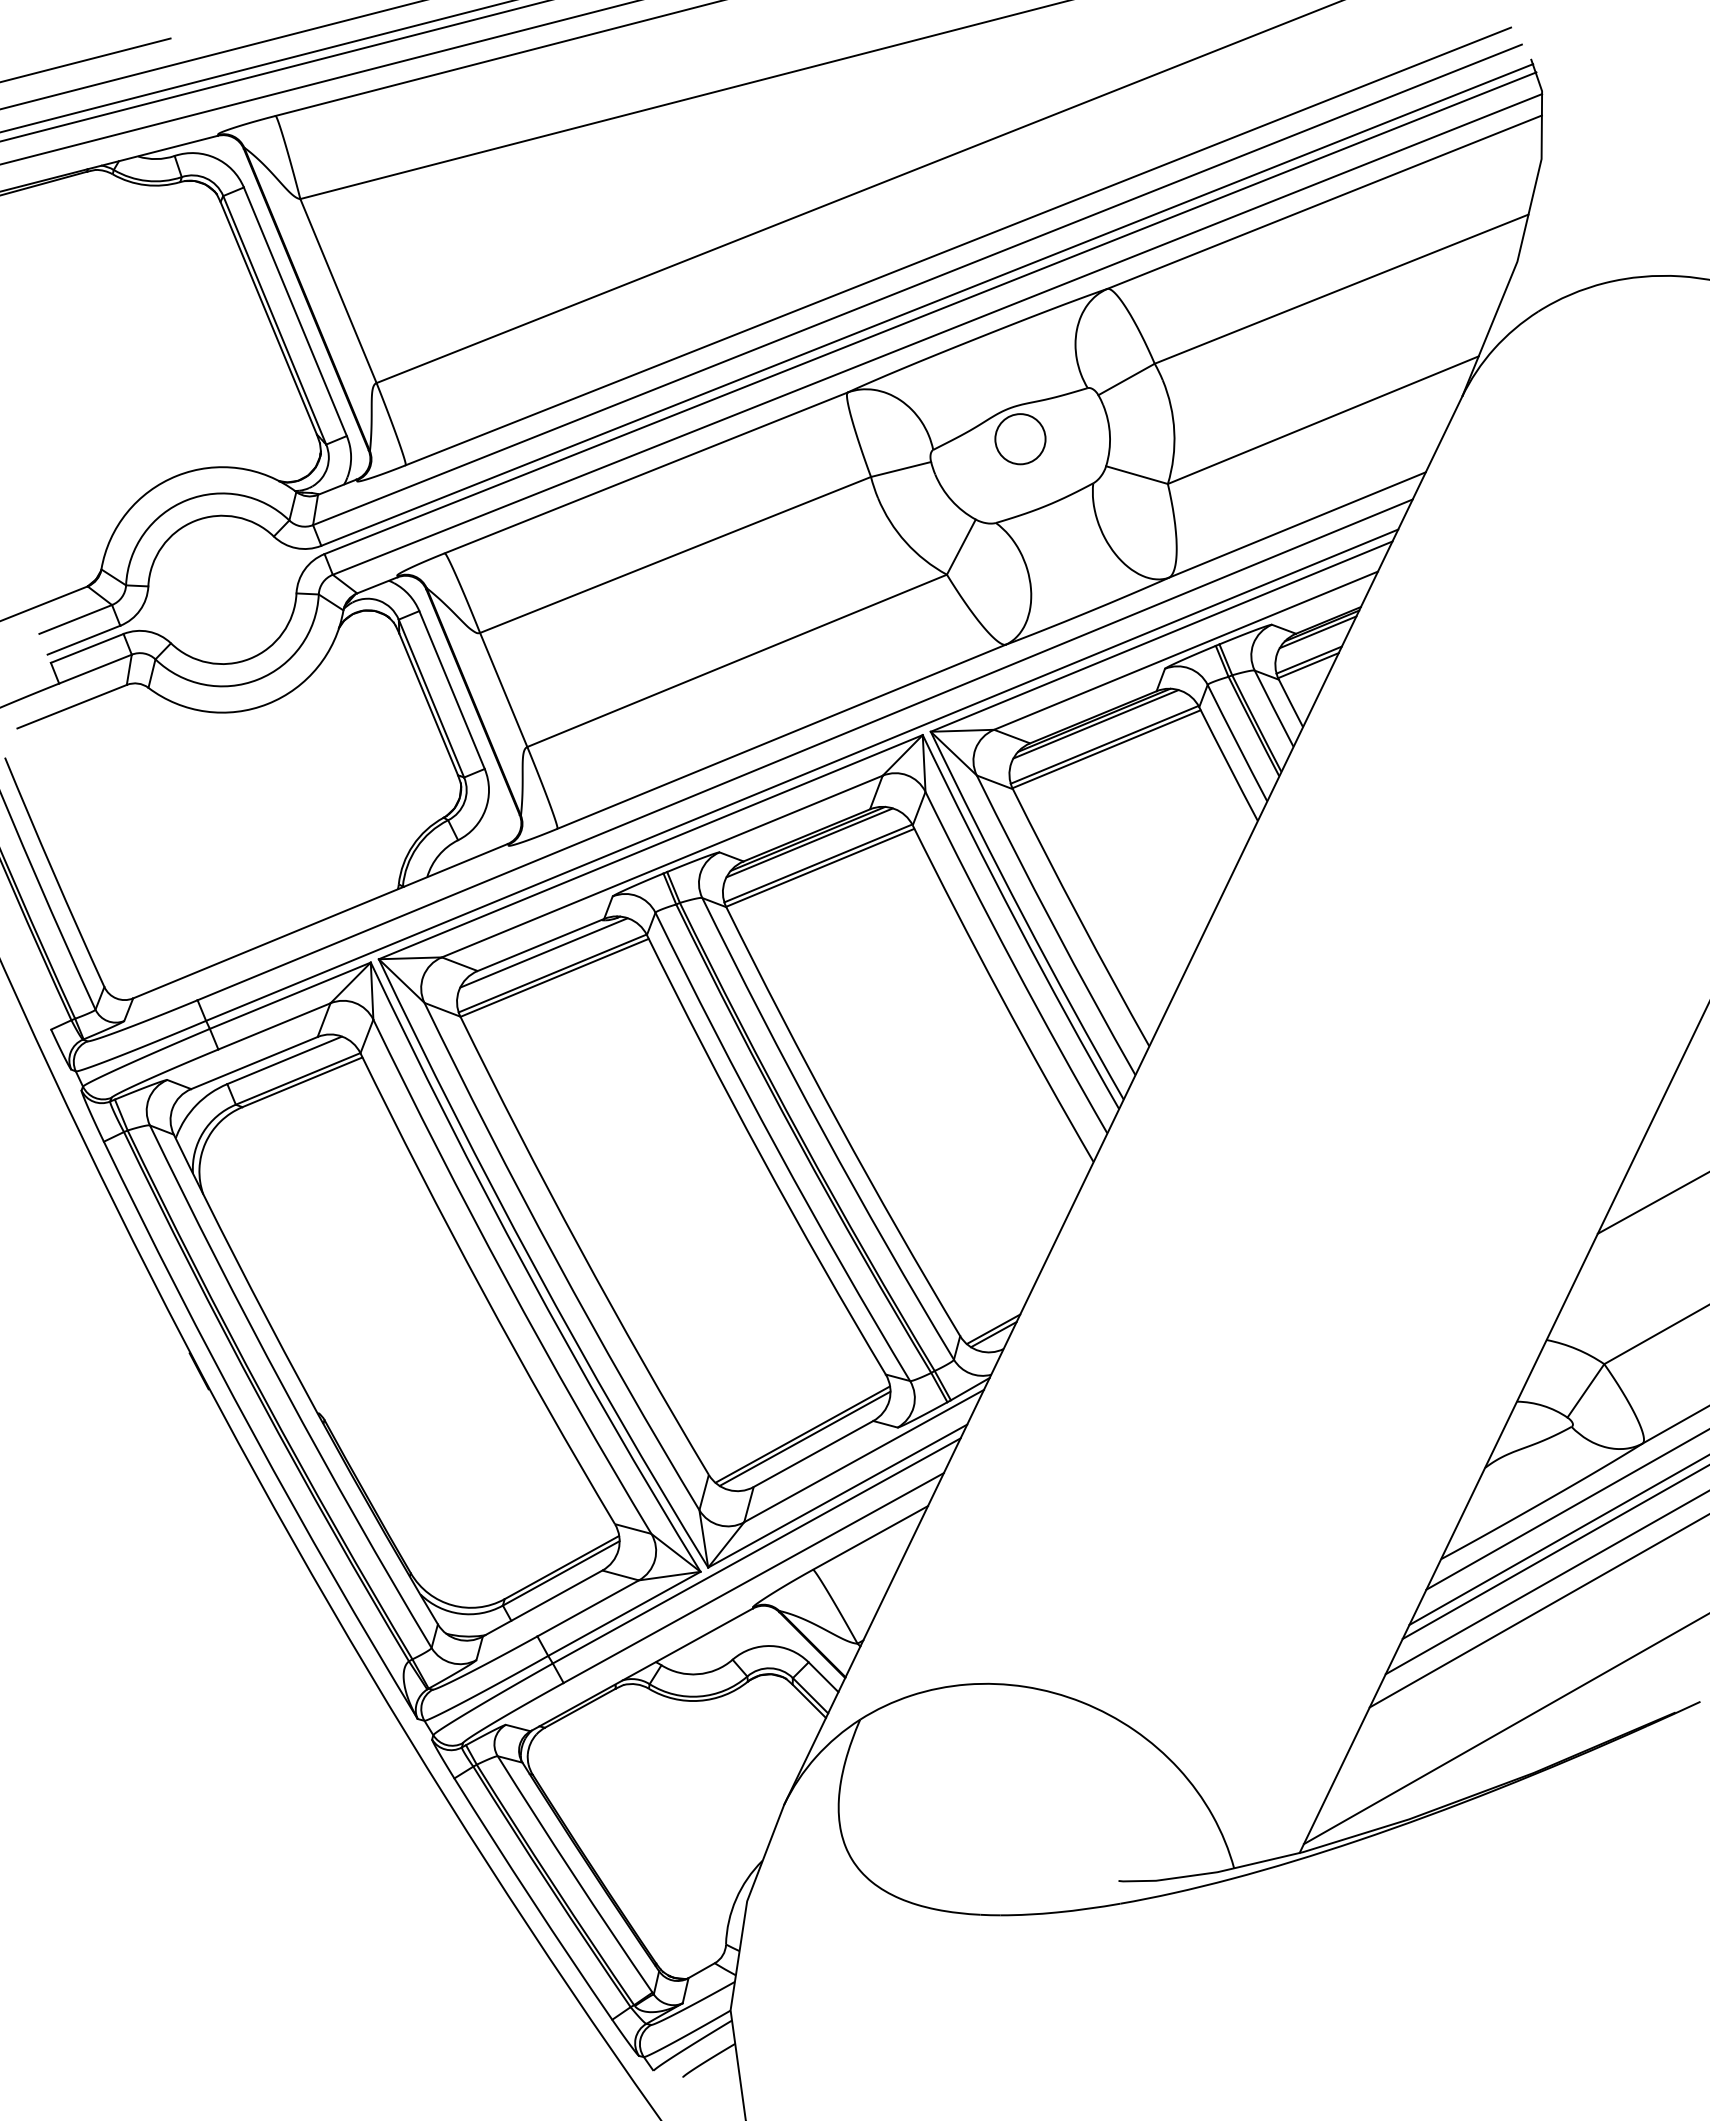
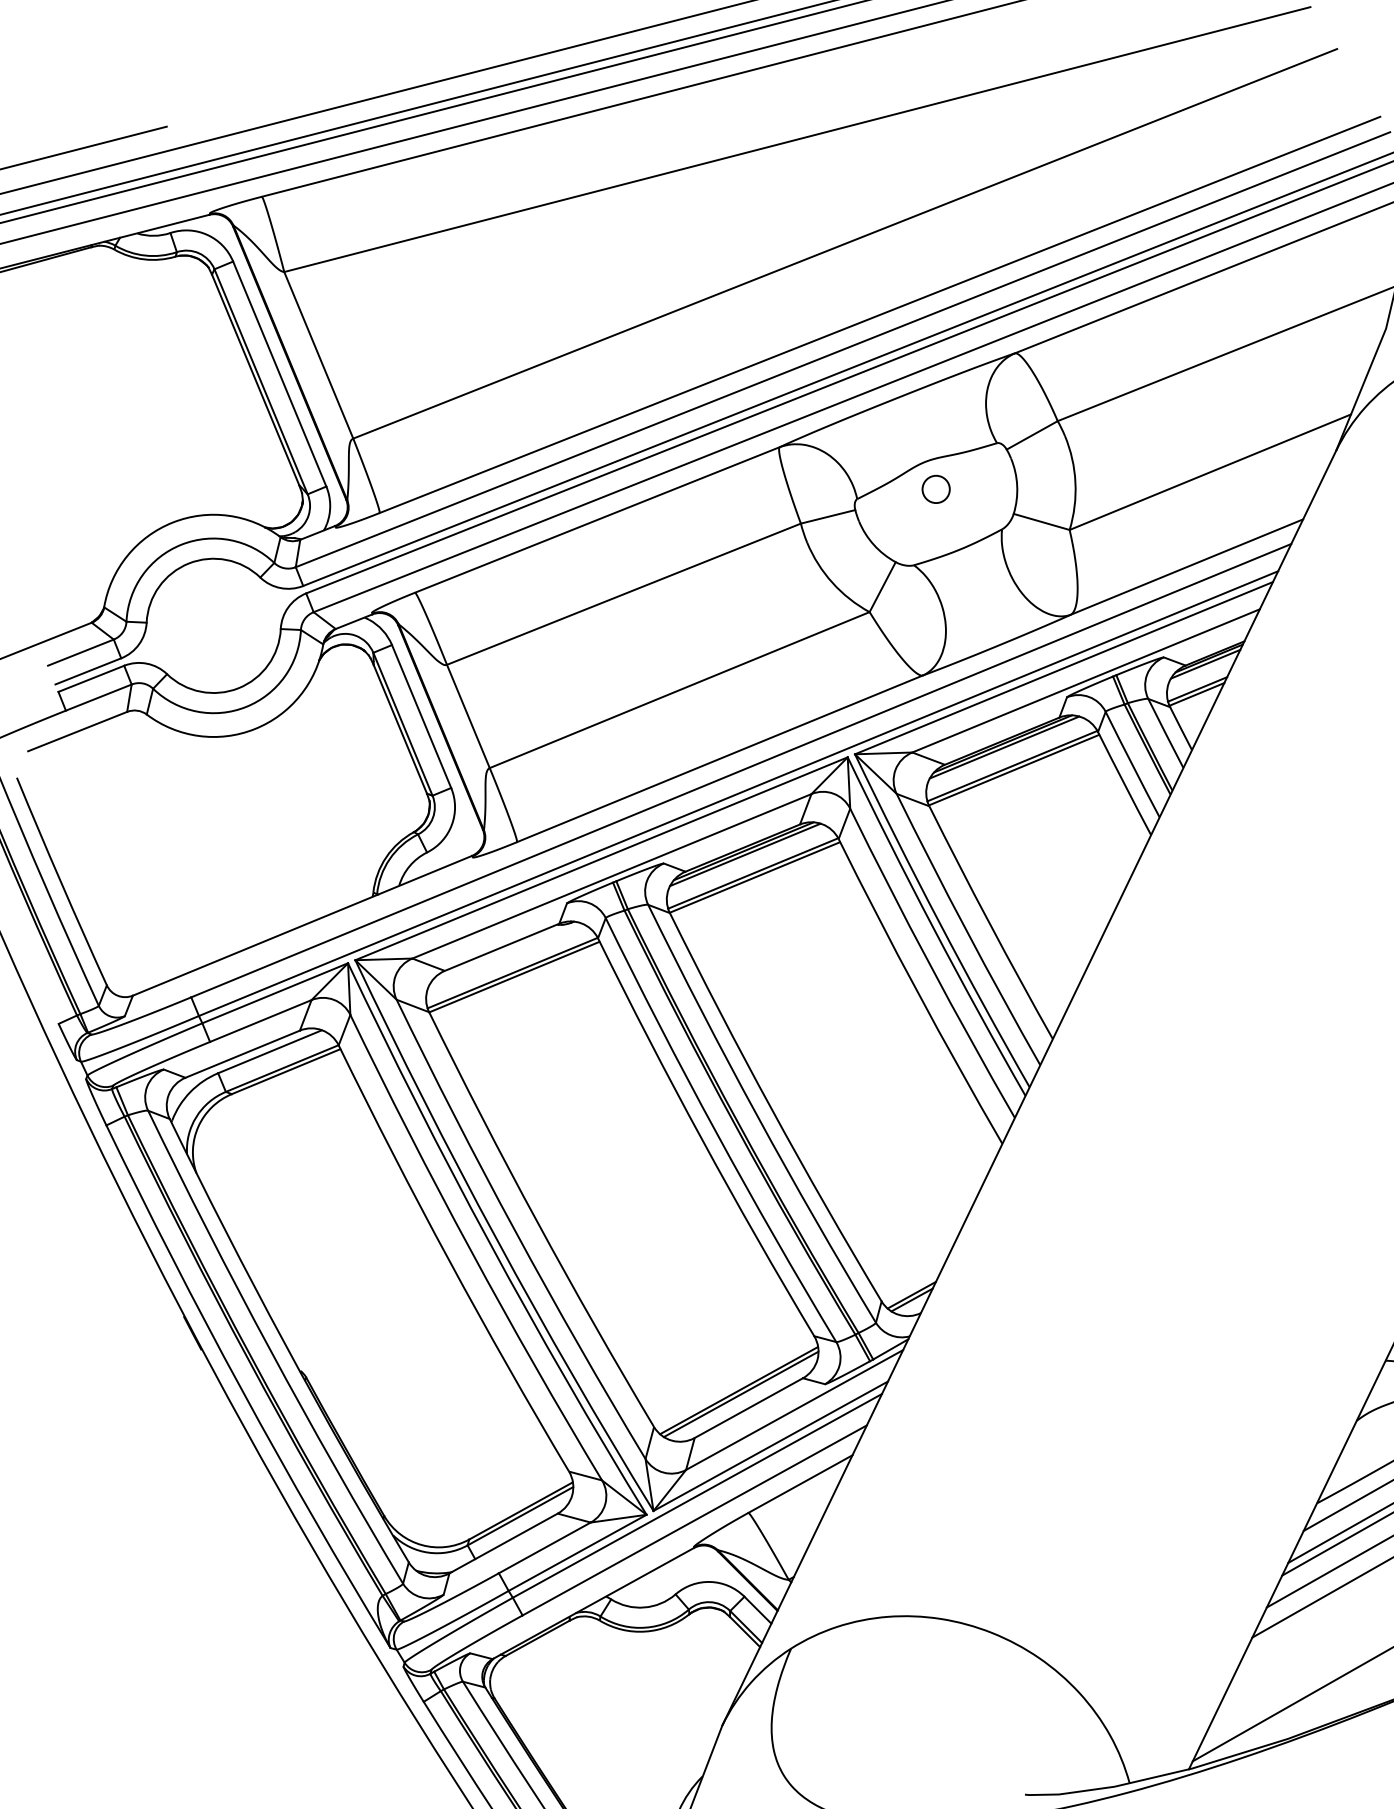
circle: (1020, 439) -> (936, 489), size x0.6
line: (543, 952) -> (504, 954), removed

